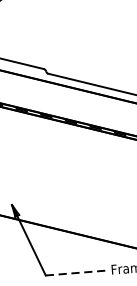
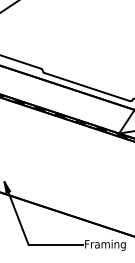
line: (77, 272) -> (55, 244), dashed -> solid

